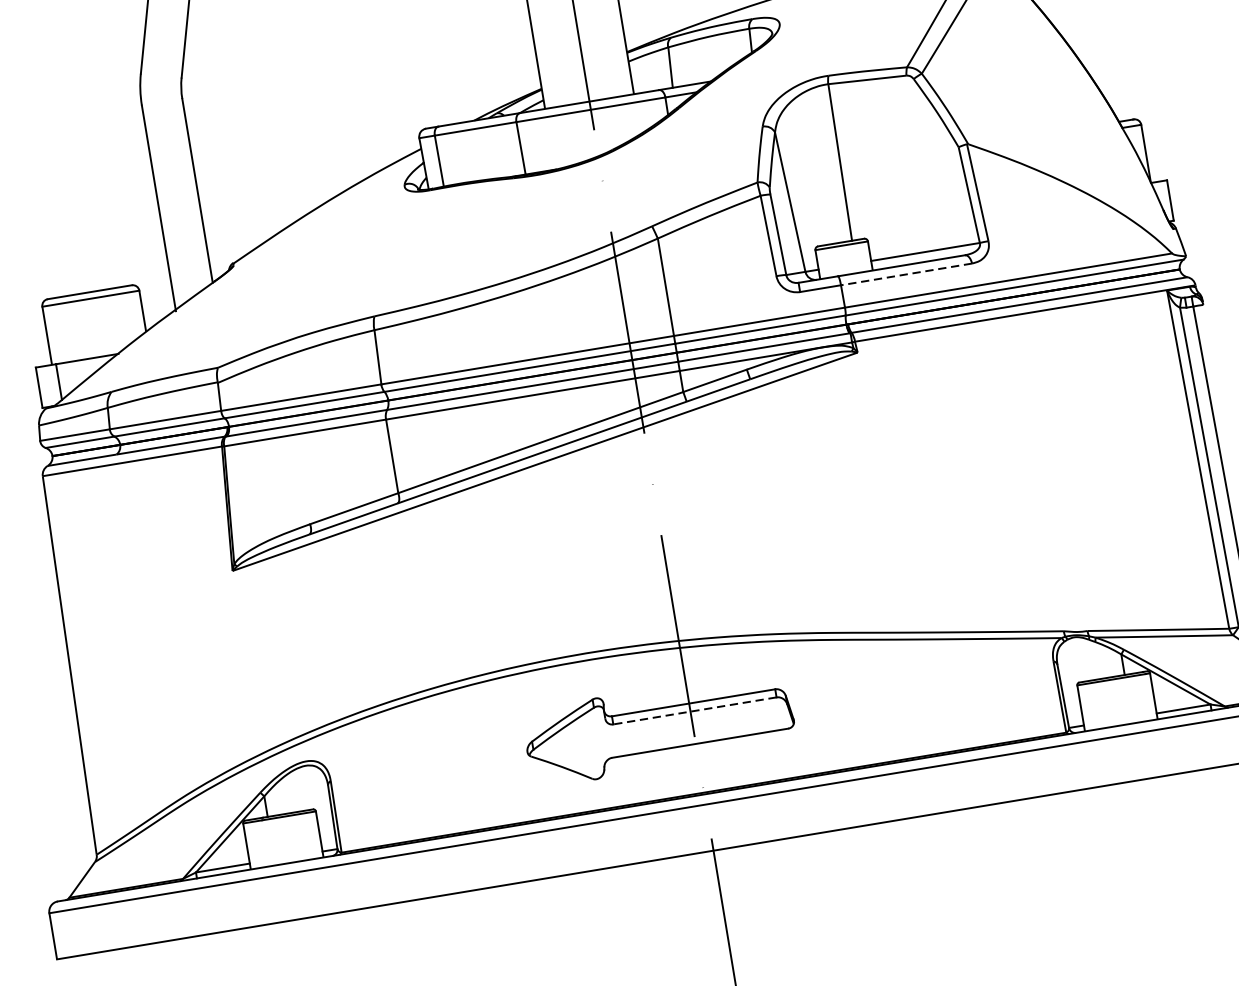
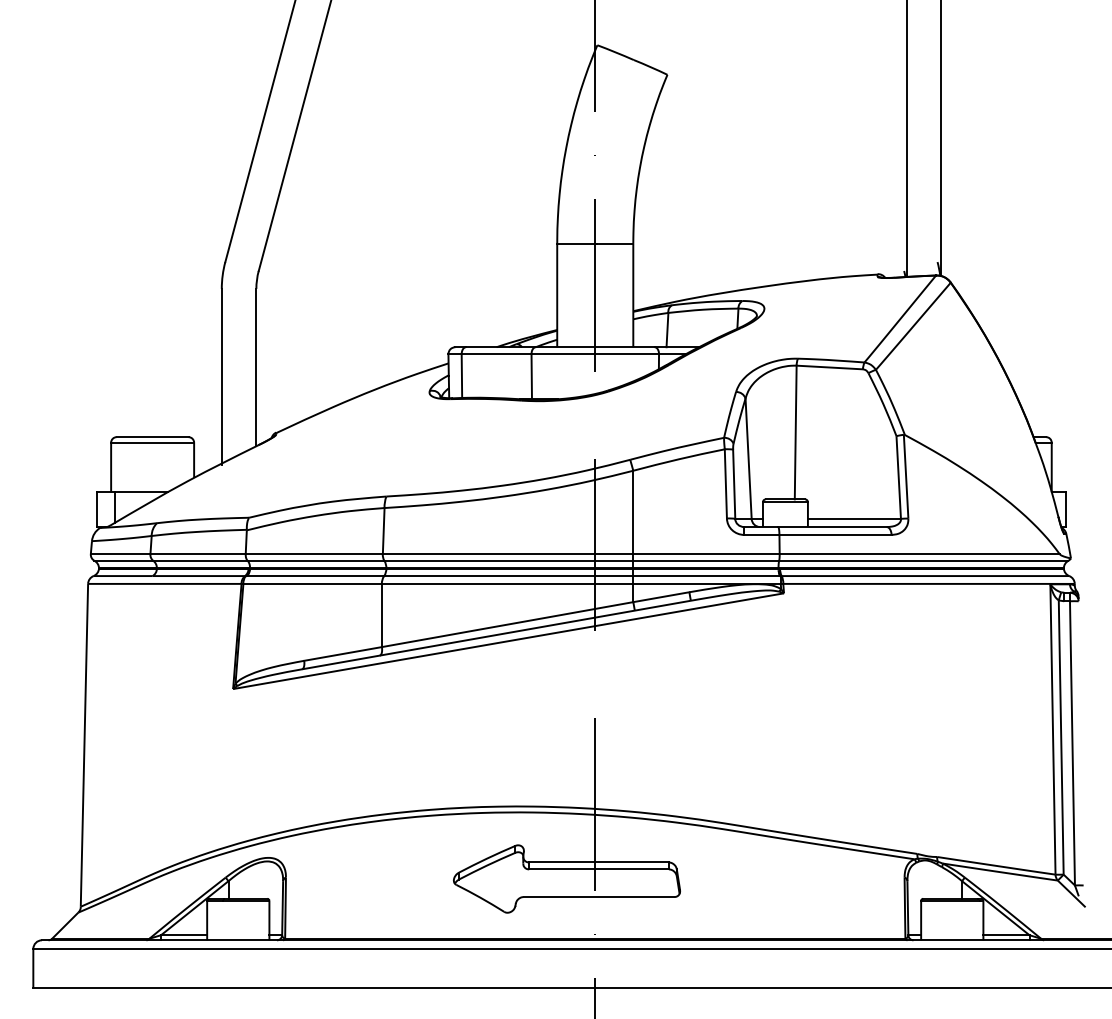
line: (906, 273) -> (835, 534), dashed -> solid
line: (695, 710) -> (599, 869), dashed -> solid

